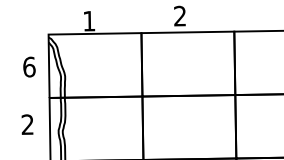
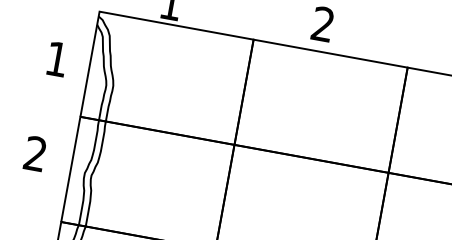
text: (29, 66) -> (57, 58), 6 -> 1

